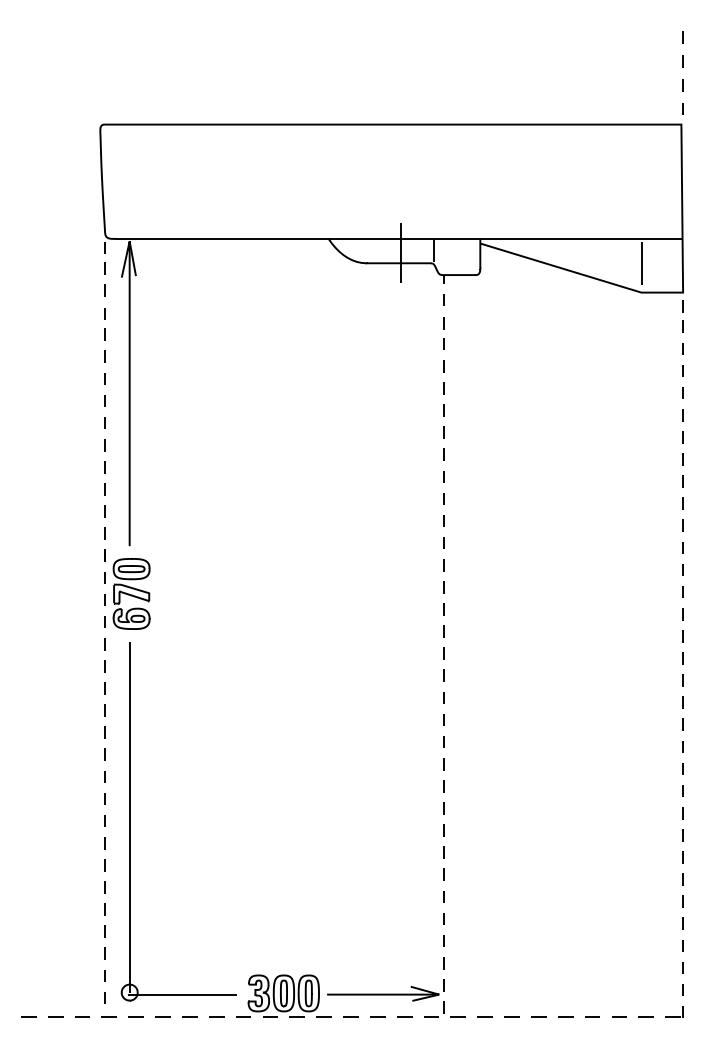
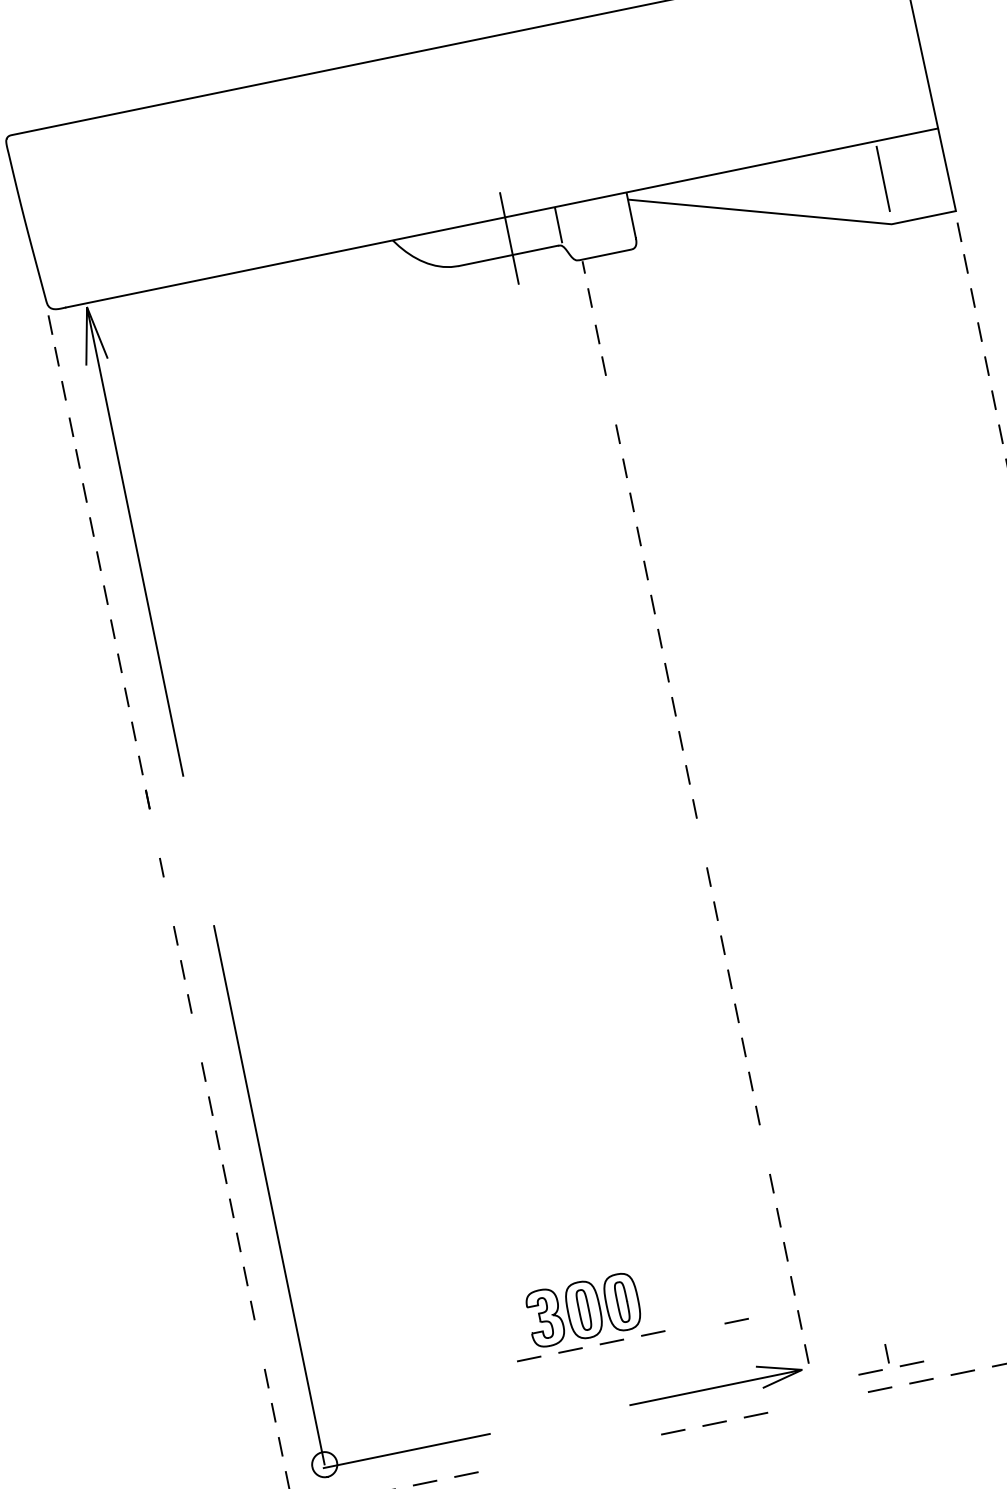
line: (443, 366) -> (610, 400), removed
part: (127, 593) -> (195, 850), removed
line: (443, 653) -> (700, 842), removed
line: (104, 710) -> (196, 1037), removed
line: (443, 852) -> (763, 1149), removed
line: (104, 909) -> (259, 1344), removed
line: (404, 955) -> (736, 1320), added
part: (283, 995) -> (583, 1313), moved
part: (444, 1009) -> (888, 1356), moved

